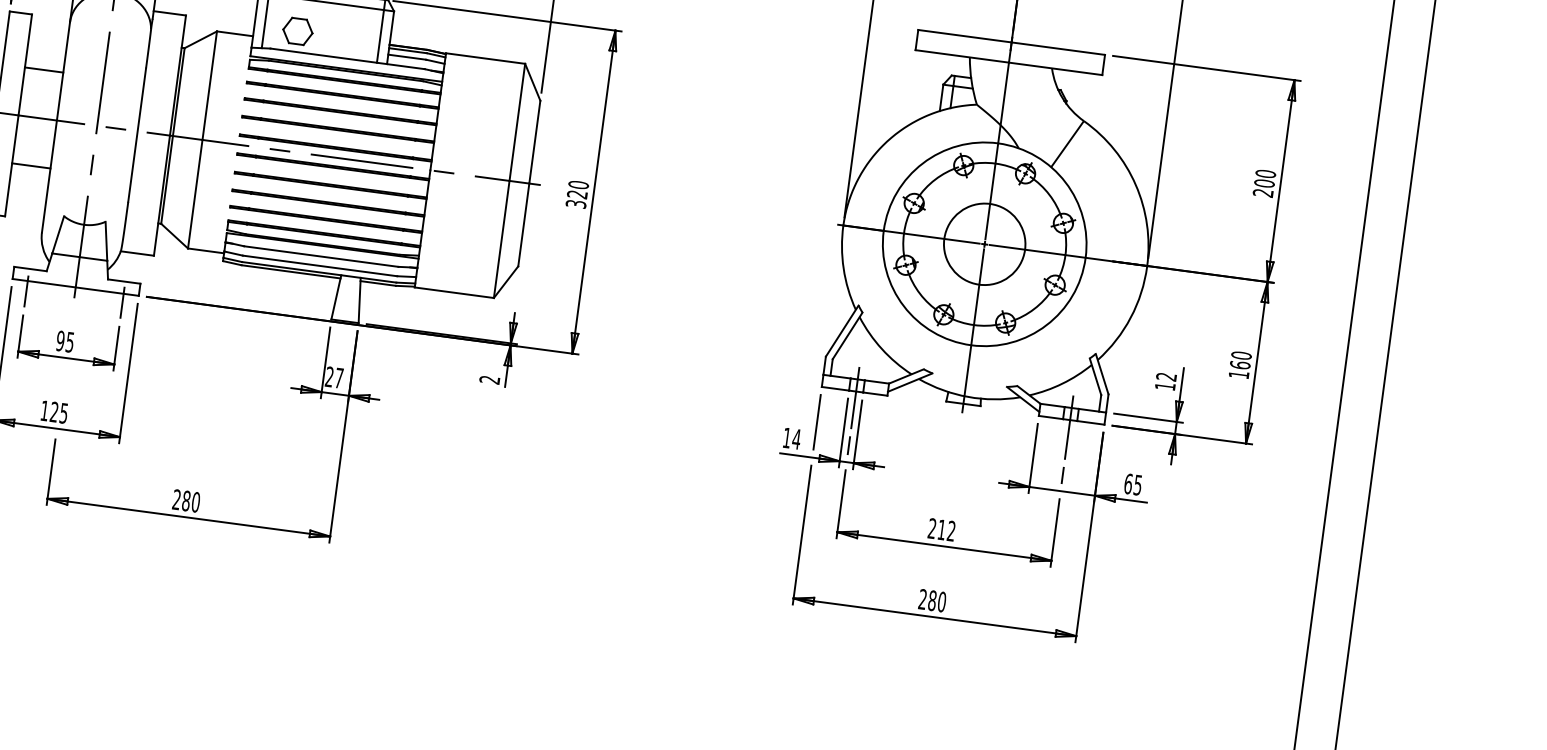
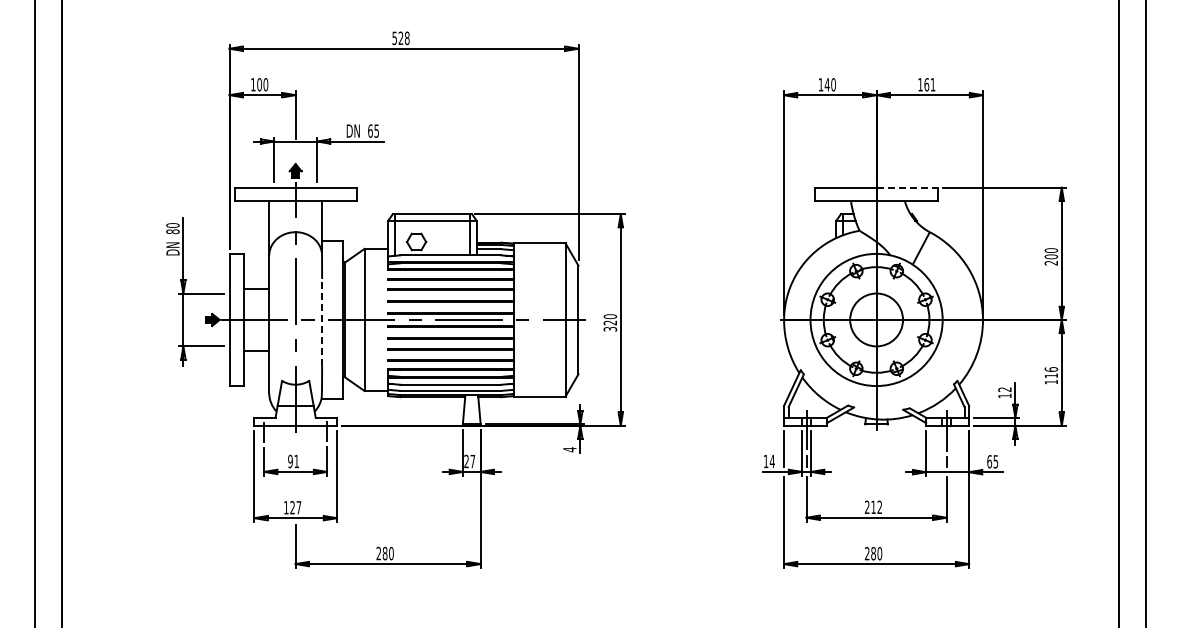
line: (1058, 48) -> (907, 187), solid -> dashed
line: (137, 135) -> (322, 322), solid -> dashed
text: (69, 342) -> (296, 461), 95 -> 91
text: (1241, 360) -> (1051, 372), 160 -> 116
text: (489, 379) -> (569, 449), 2 -> 4
text: (63, 412) -> (298, 507), 125 -> 127

